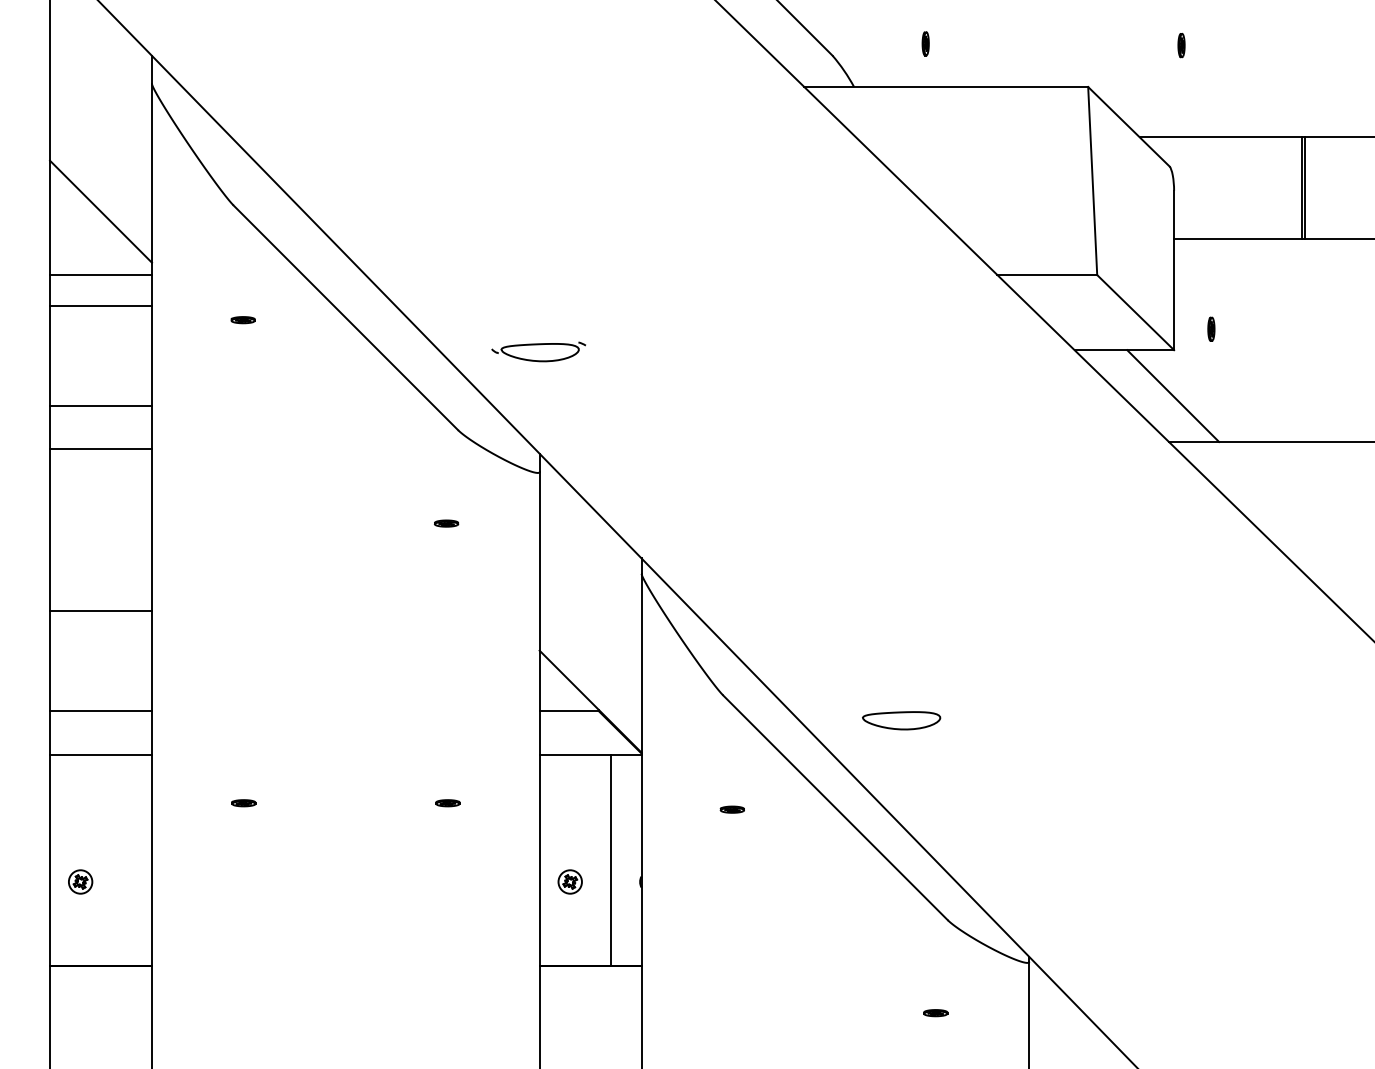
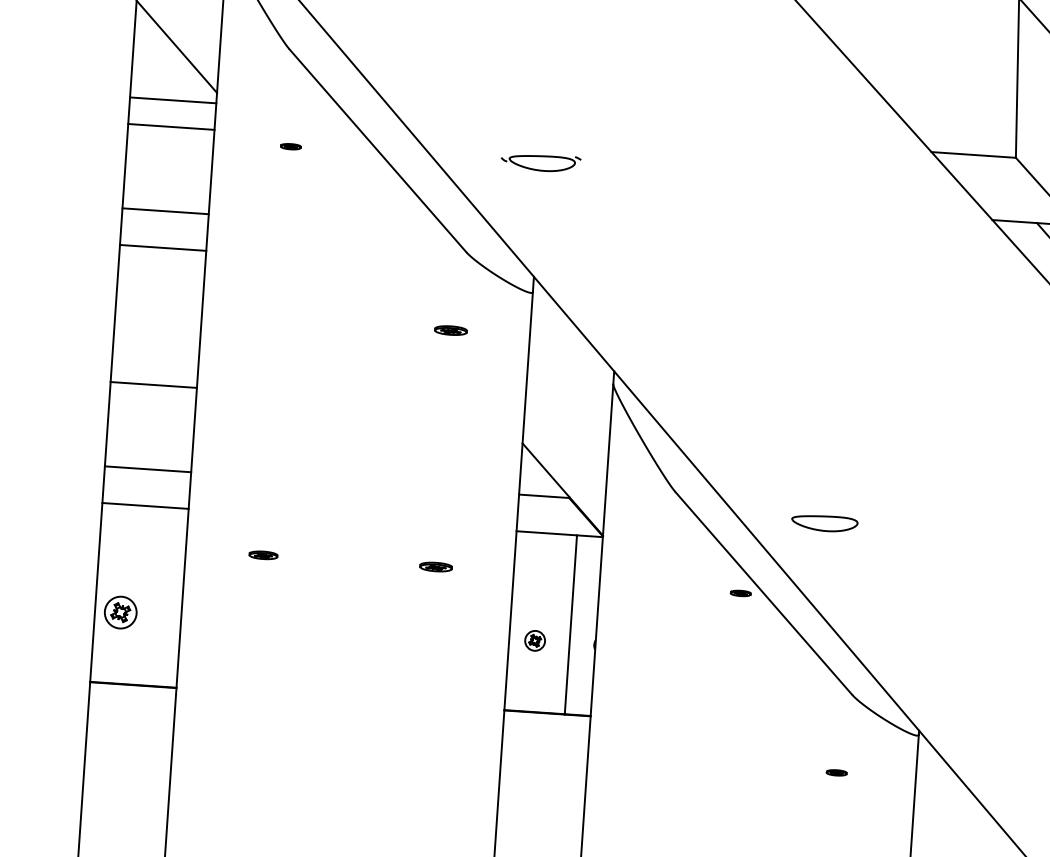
part: (538, 351) -> (540, 162), moved
part: (446, 523) -> (451, 330), size x1.6
part: (243, 803) -> (263, 555), size x1.4
part: (447, 803) -> (435, 567), size x1.6
part: (731, 809) -> (740, 593), moved
part: (80, 881) -> (120, 612), size x1.6

